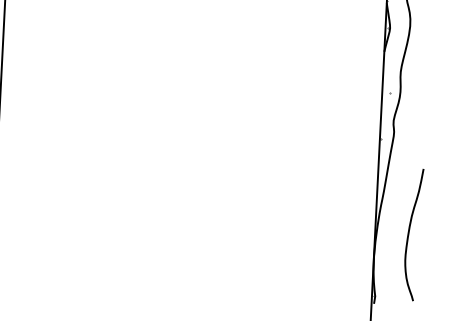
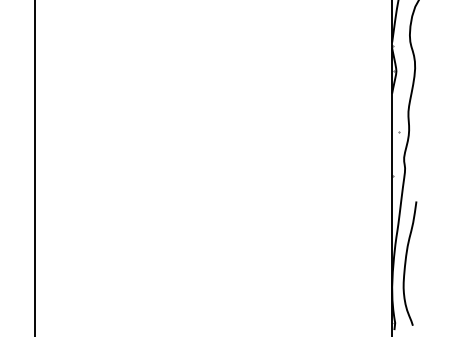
curve: (409, 234) -> (406, 263), moved

